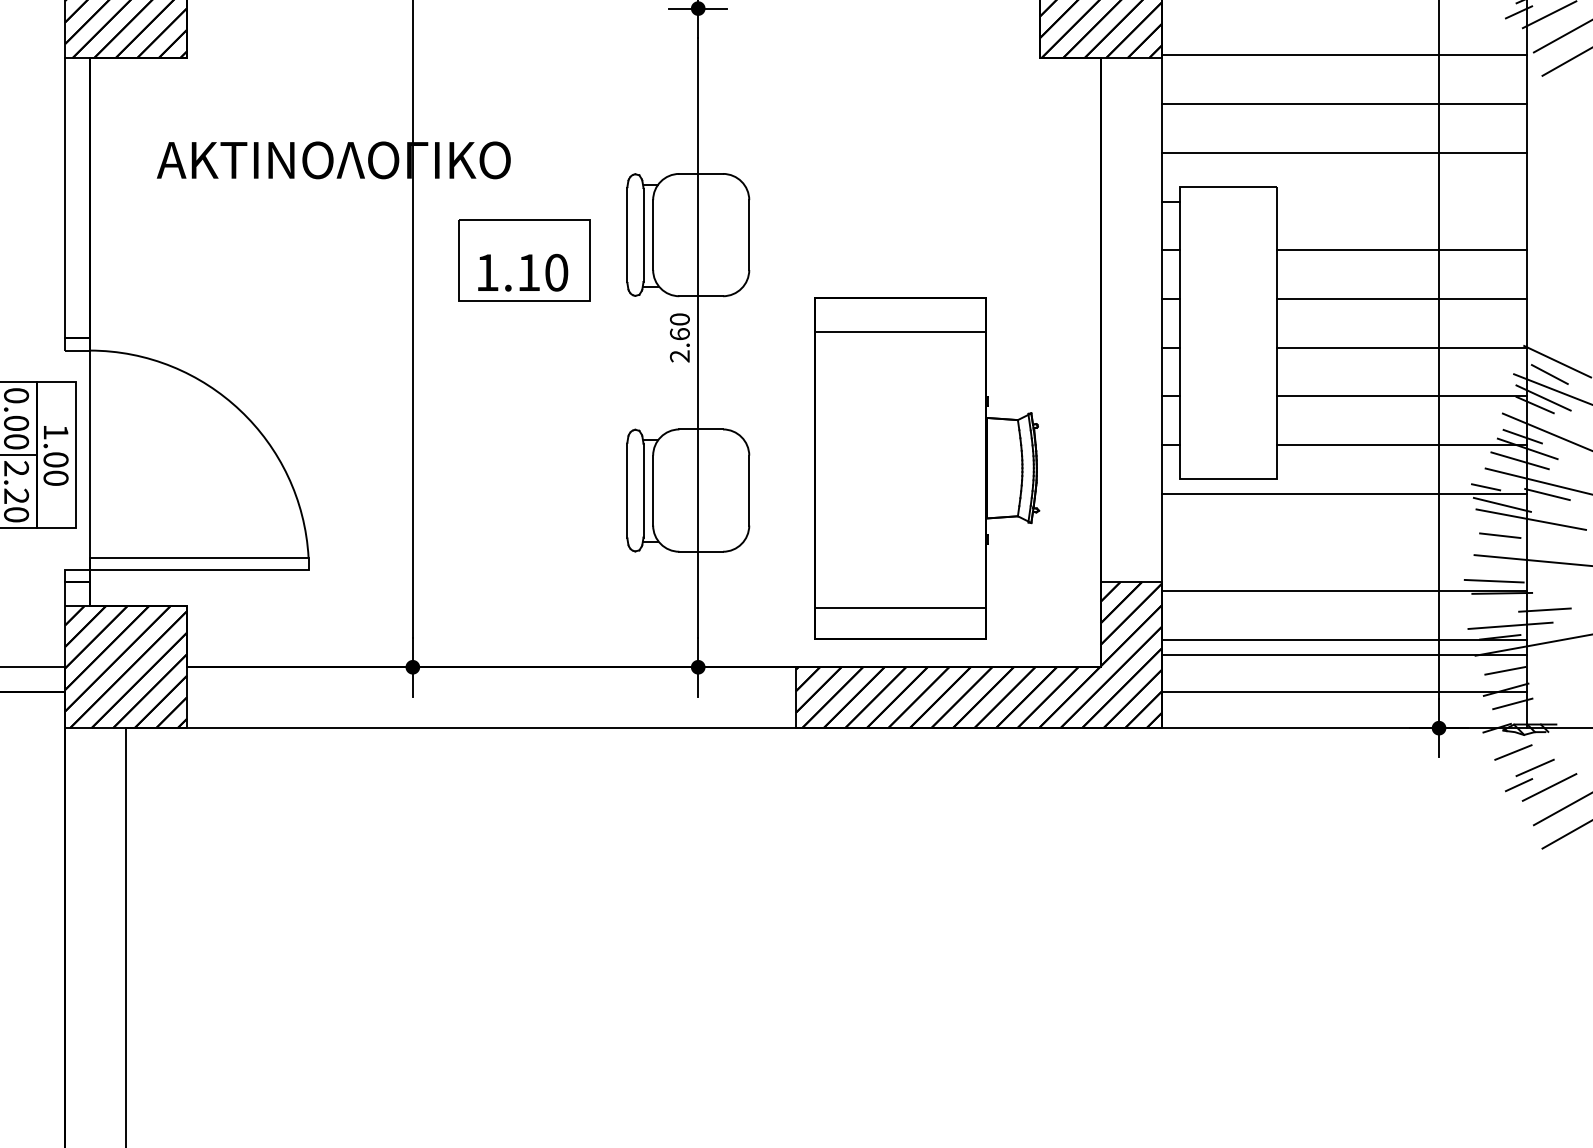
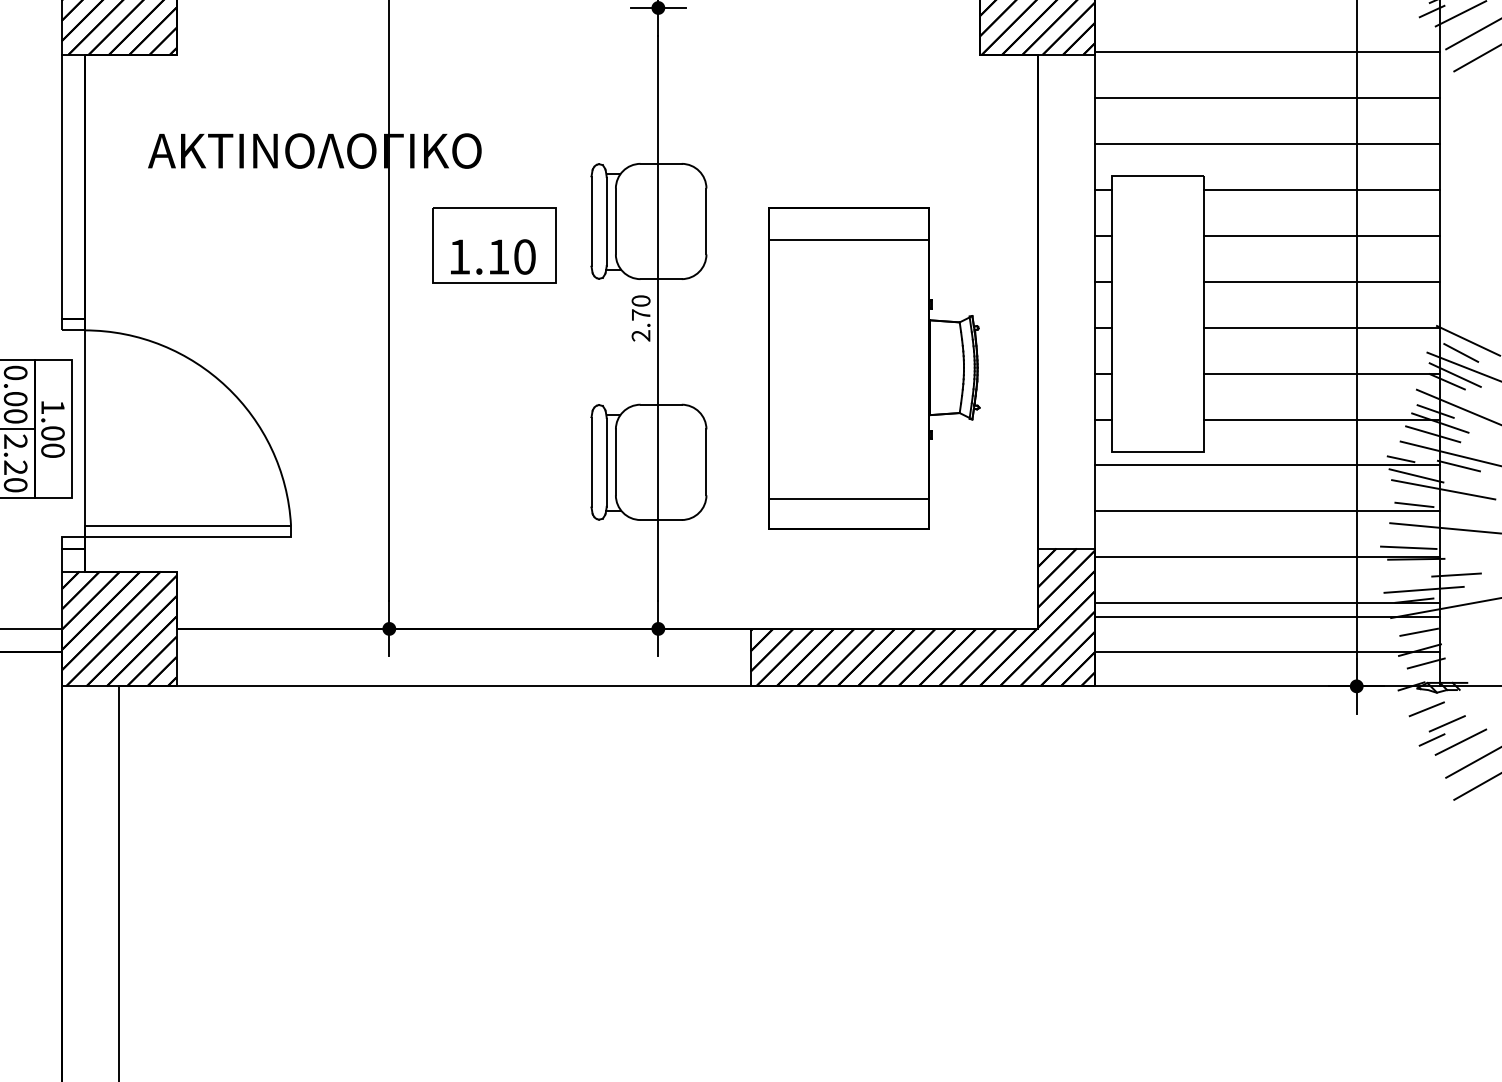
line: (1401, 201) -> (1321, 189), added
text: (679, 334) -> (640, 315), 2.60 -> 2.70
part: (927, 468) -> (874, 368), moved
line: (1343, 542) -> (1266, 511), added

